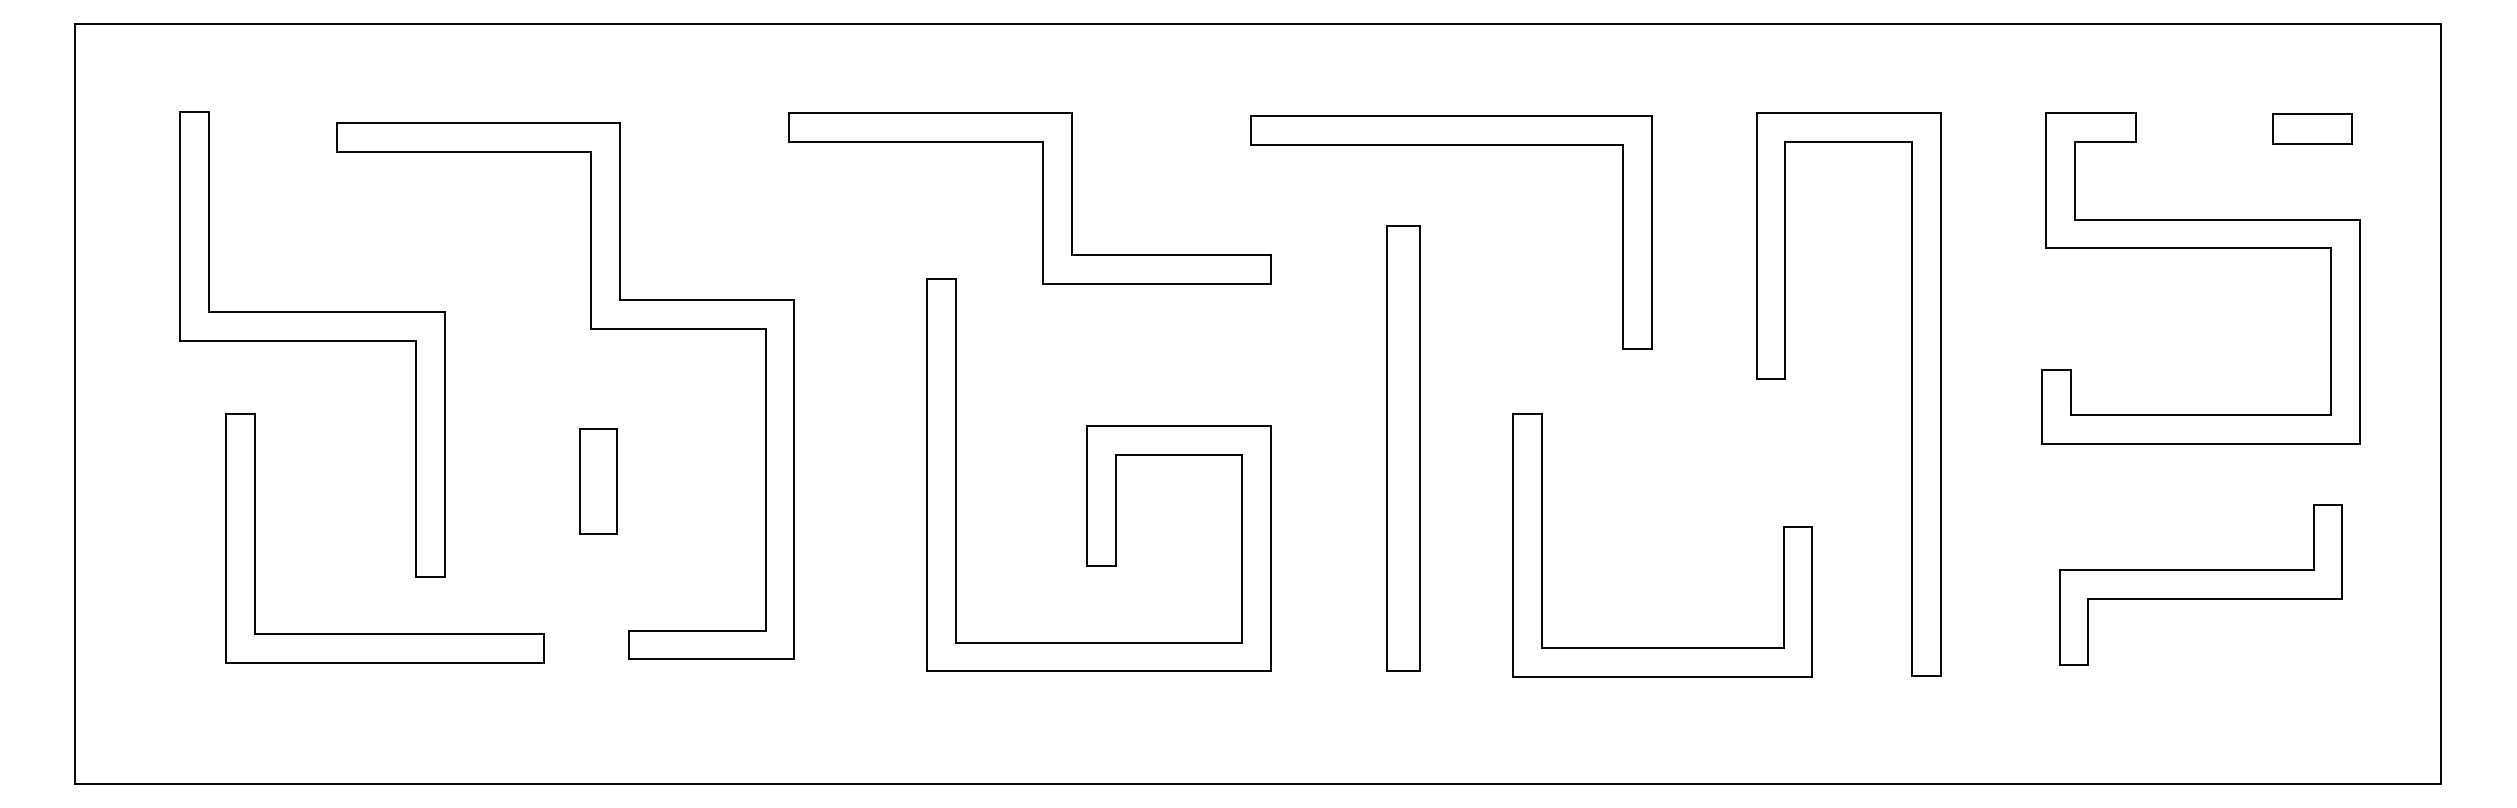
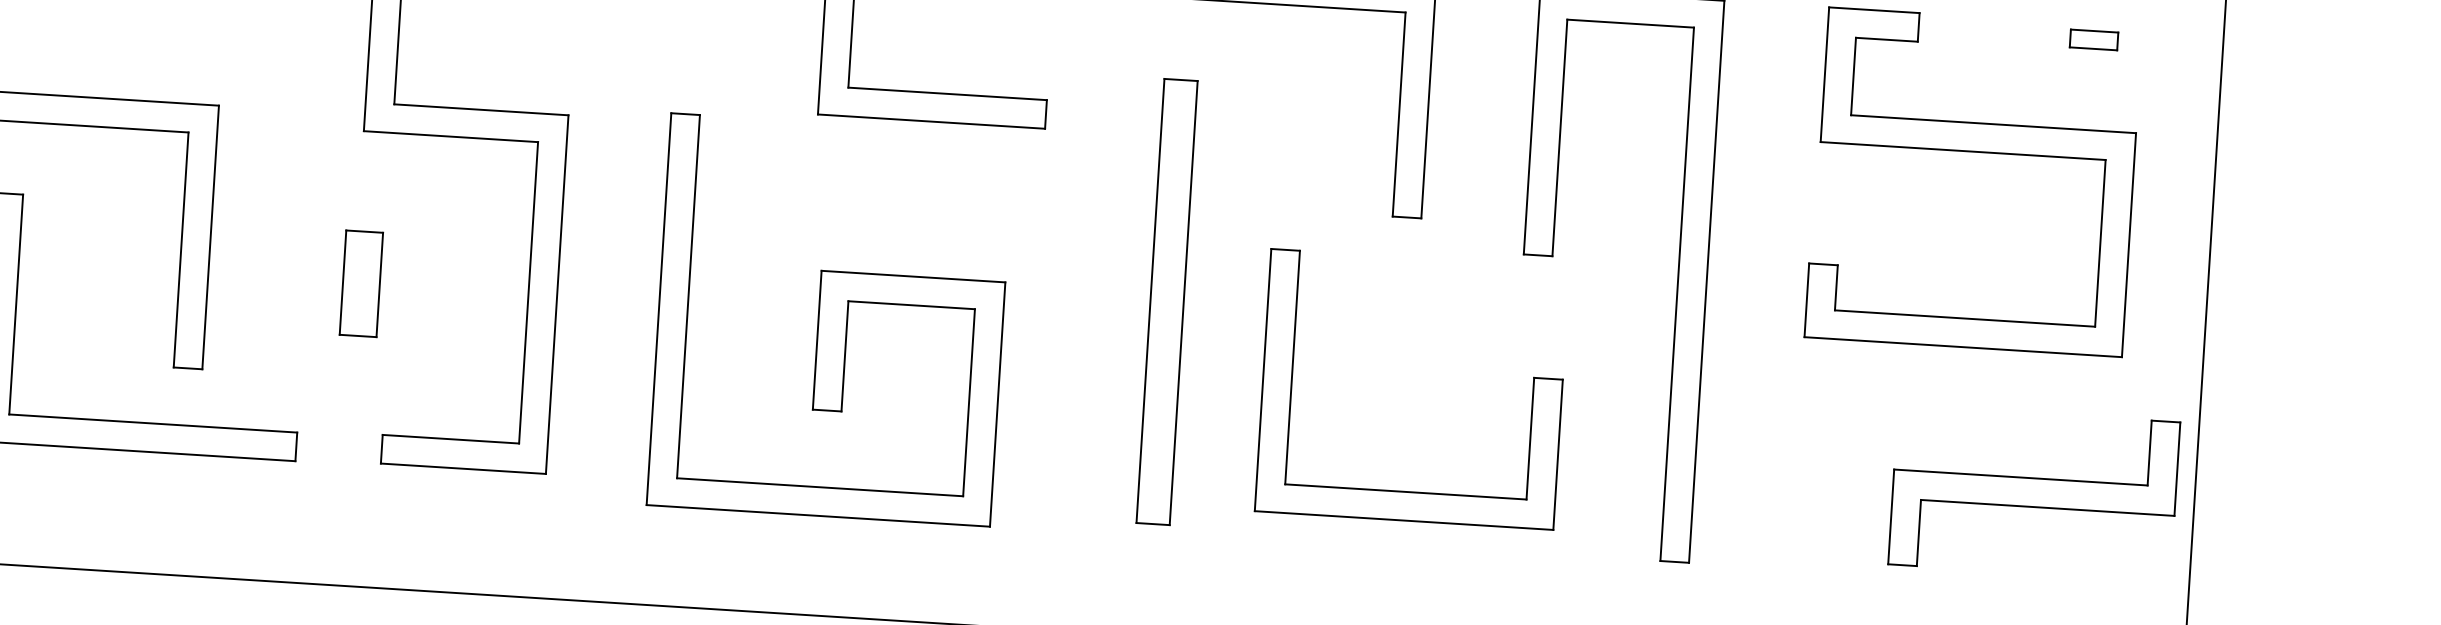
part: (2312, 128) -> (2094, 39), size x0.6
part: (1098, 474) -> (830, 319), moved
part: (2200, 584) -> (2033, 492), moved
part: (1662, 647) -> (1405, 490), moved

